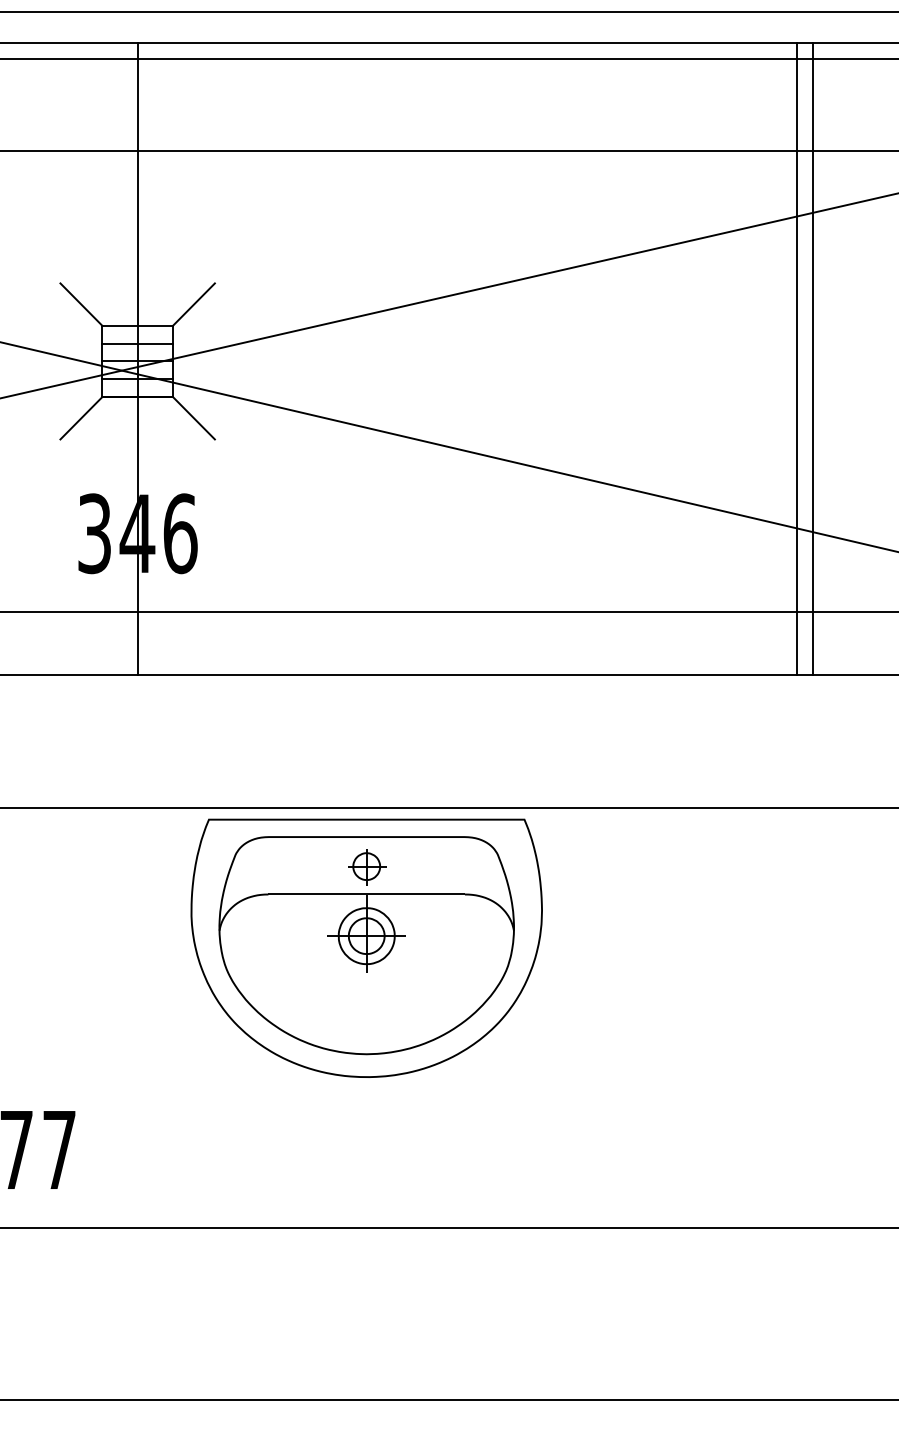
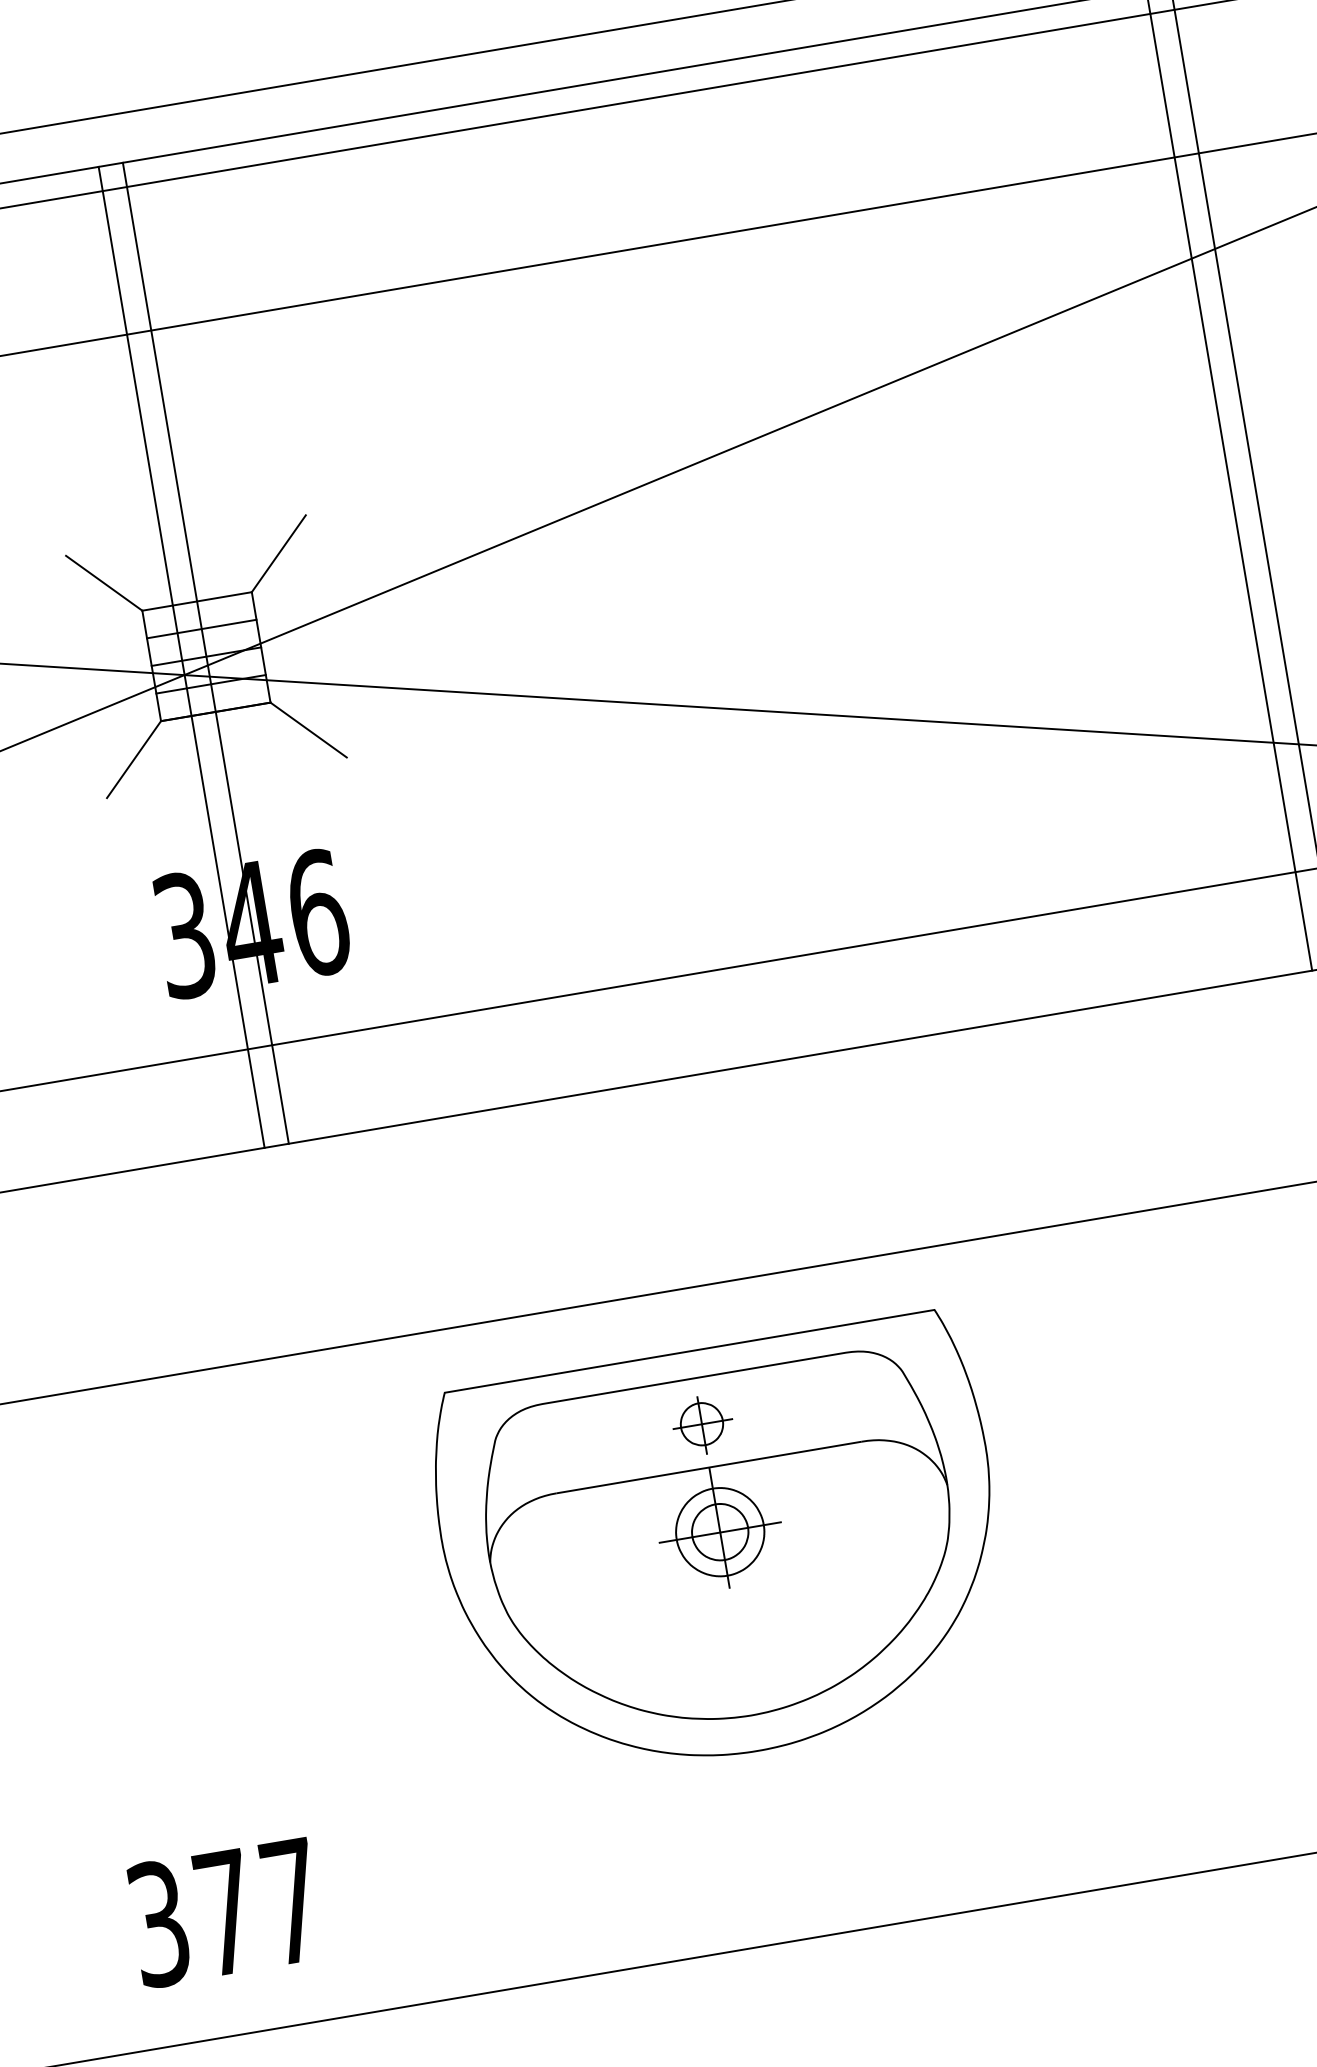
line: (122, 359) -> (182, 657), added
part: (366, 947) -> (722, 1549), moved

